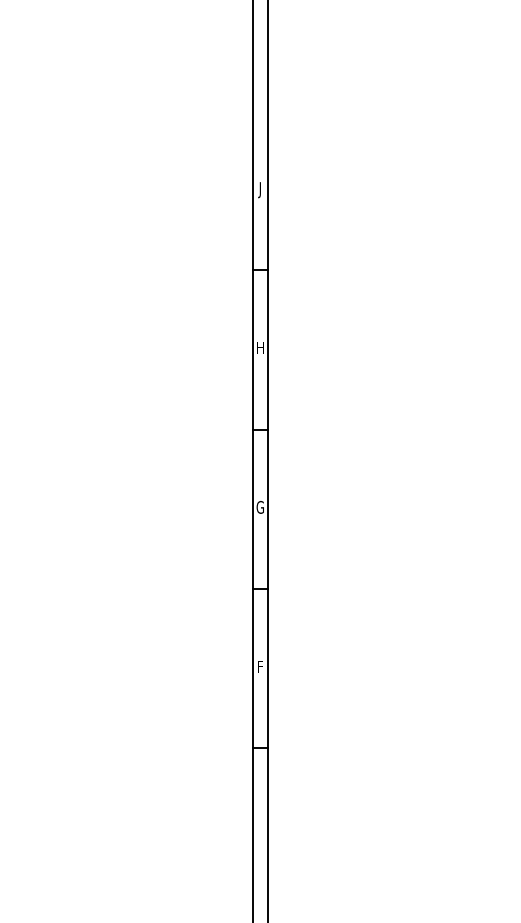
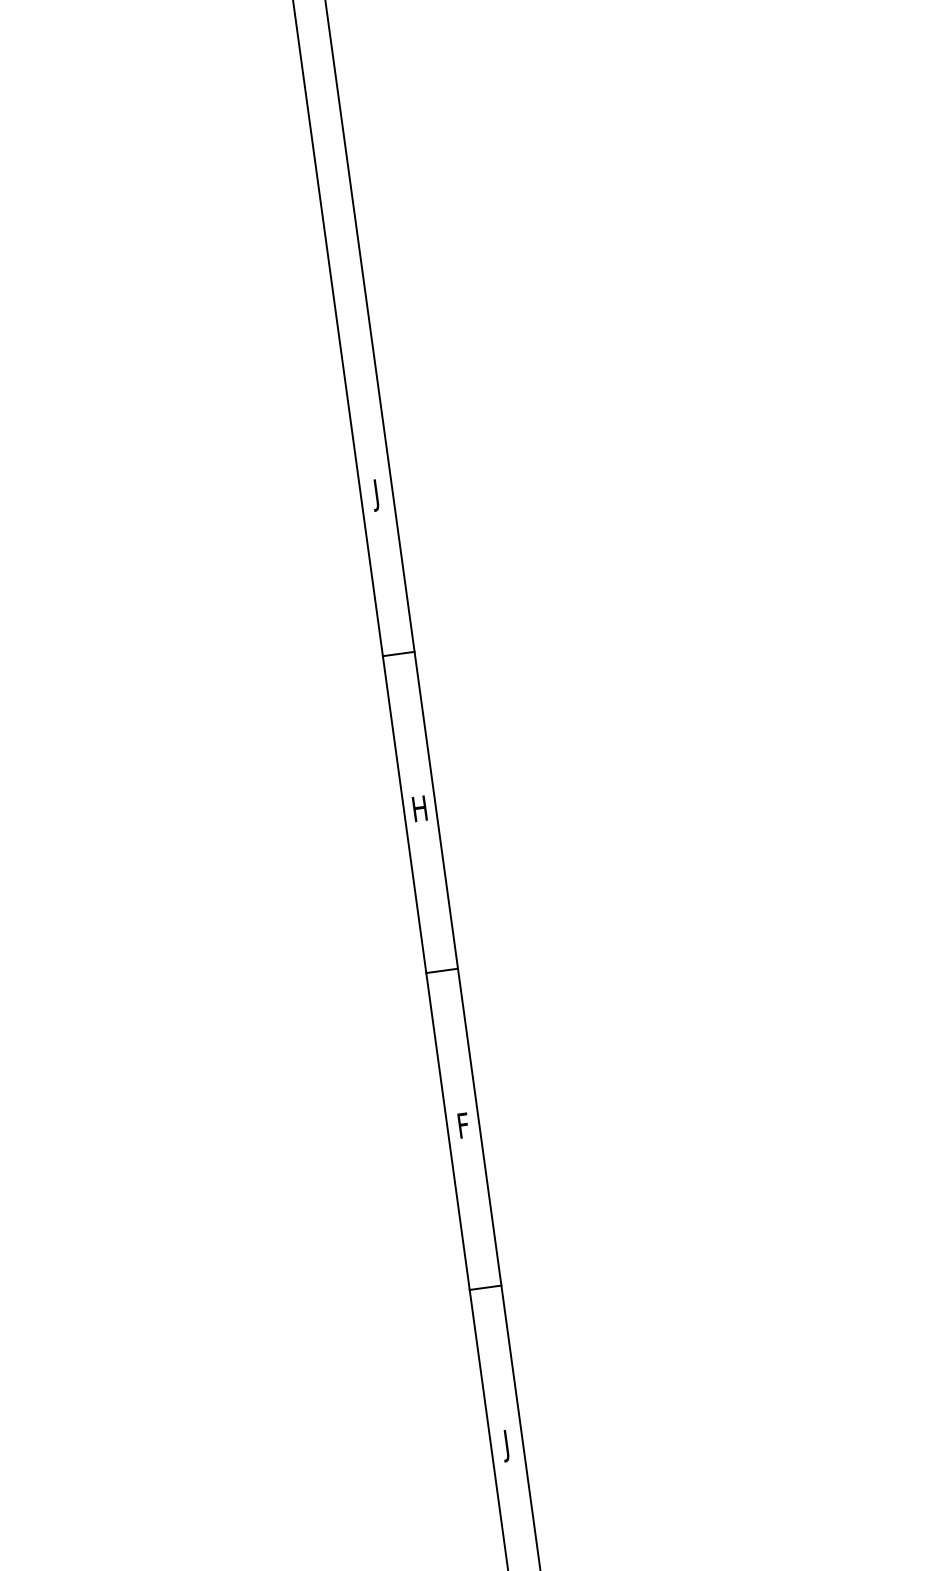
text: (259, 506) -> (461, 1124), G -> F
text: (260, 668) -> (507, 1445), F -> J

